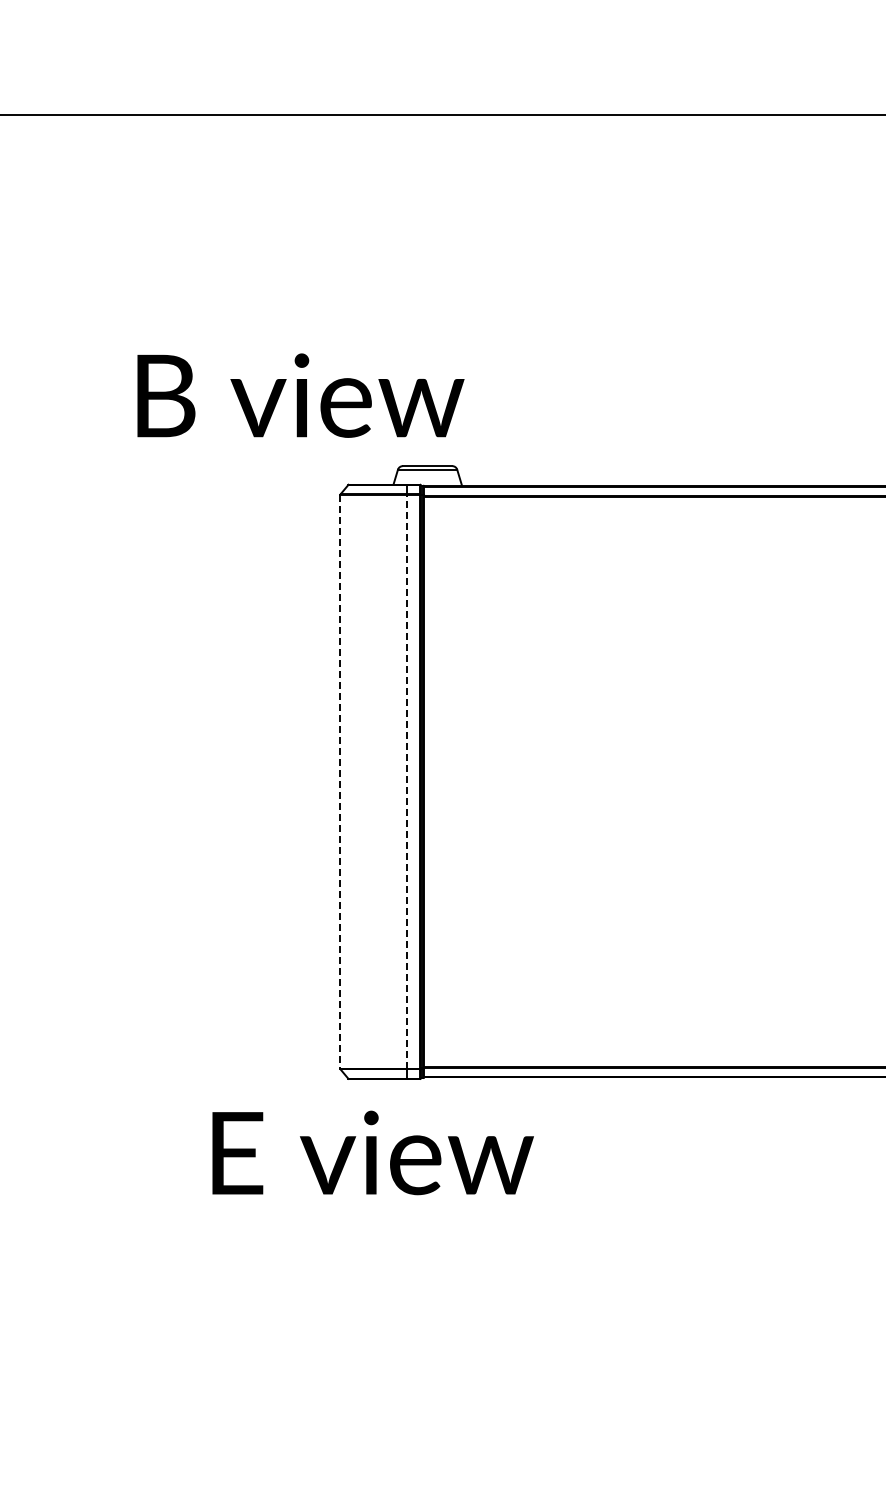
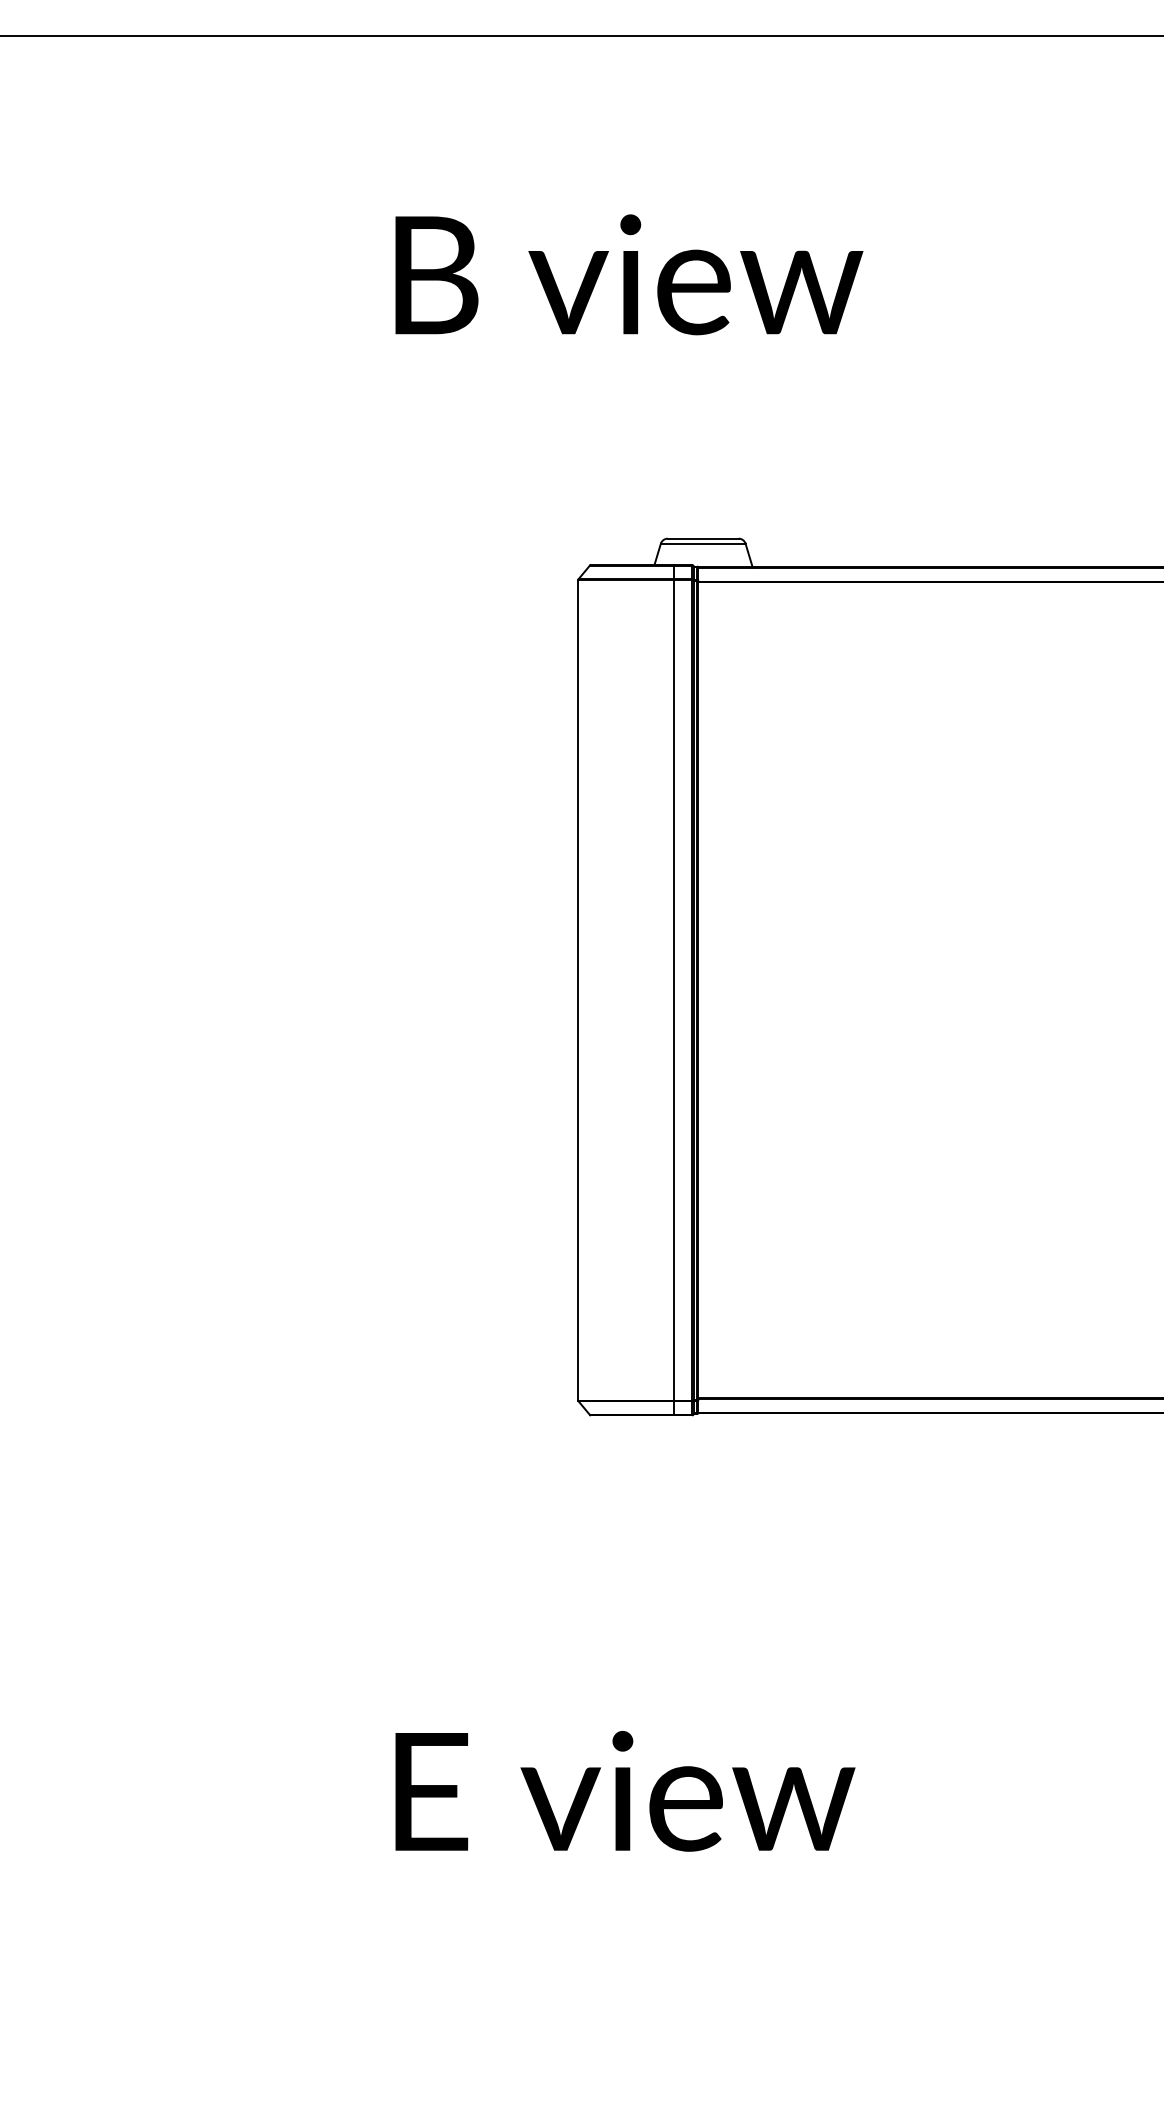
text: (300, 395) -> (628, 274), moved
line: (340, 781) -> (578, 989), dashed -> solid
line: (407, 781) -> (674, 989), dashed -> solid
text: (372, 1152) -> (624, 1790), moved

